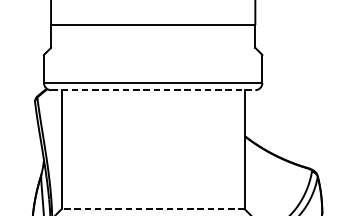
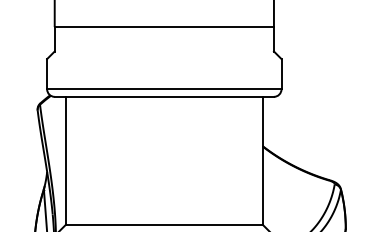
line: (153, 89) -> (164, 96), dashed -> solid
line: (152, 209) -> (163, 224), dashed -> solid

